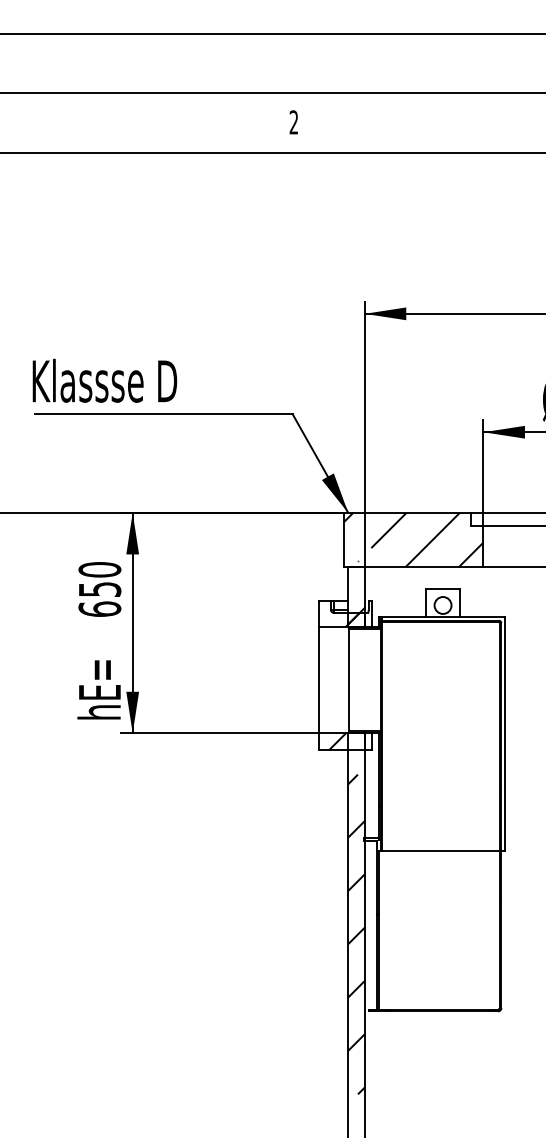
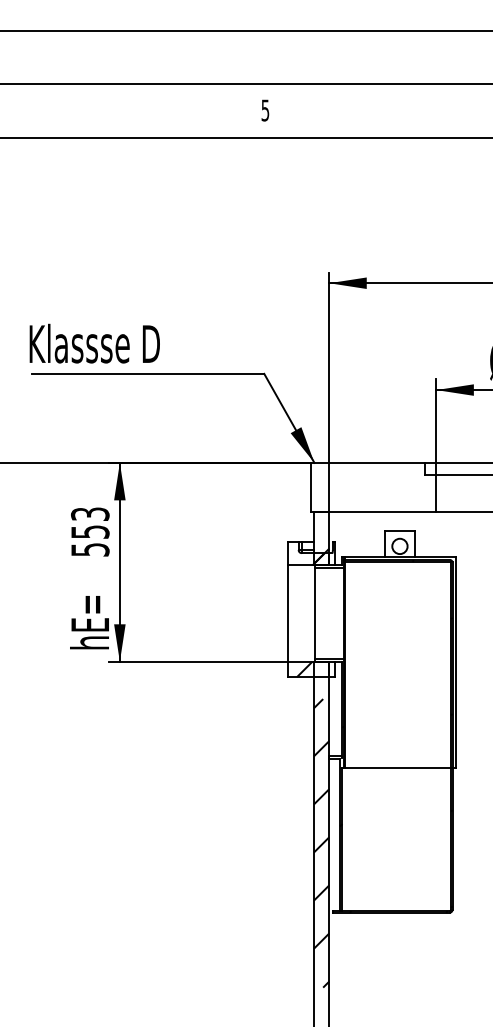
text: (294, 122) -> (265, 110), 2 -> 5
hatch: (413, 539) -> (373, 486), removed
text: (100, 588) -> (90, 531), 650 -> 553

